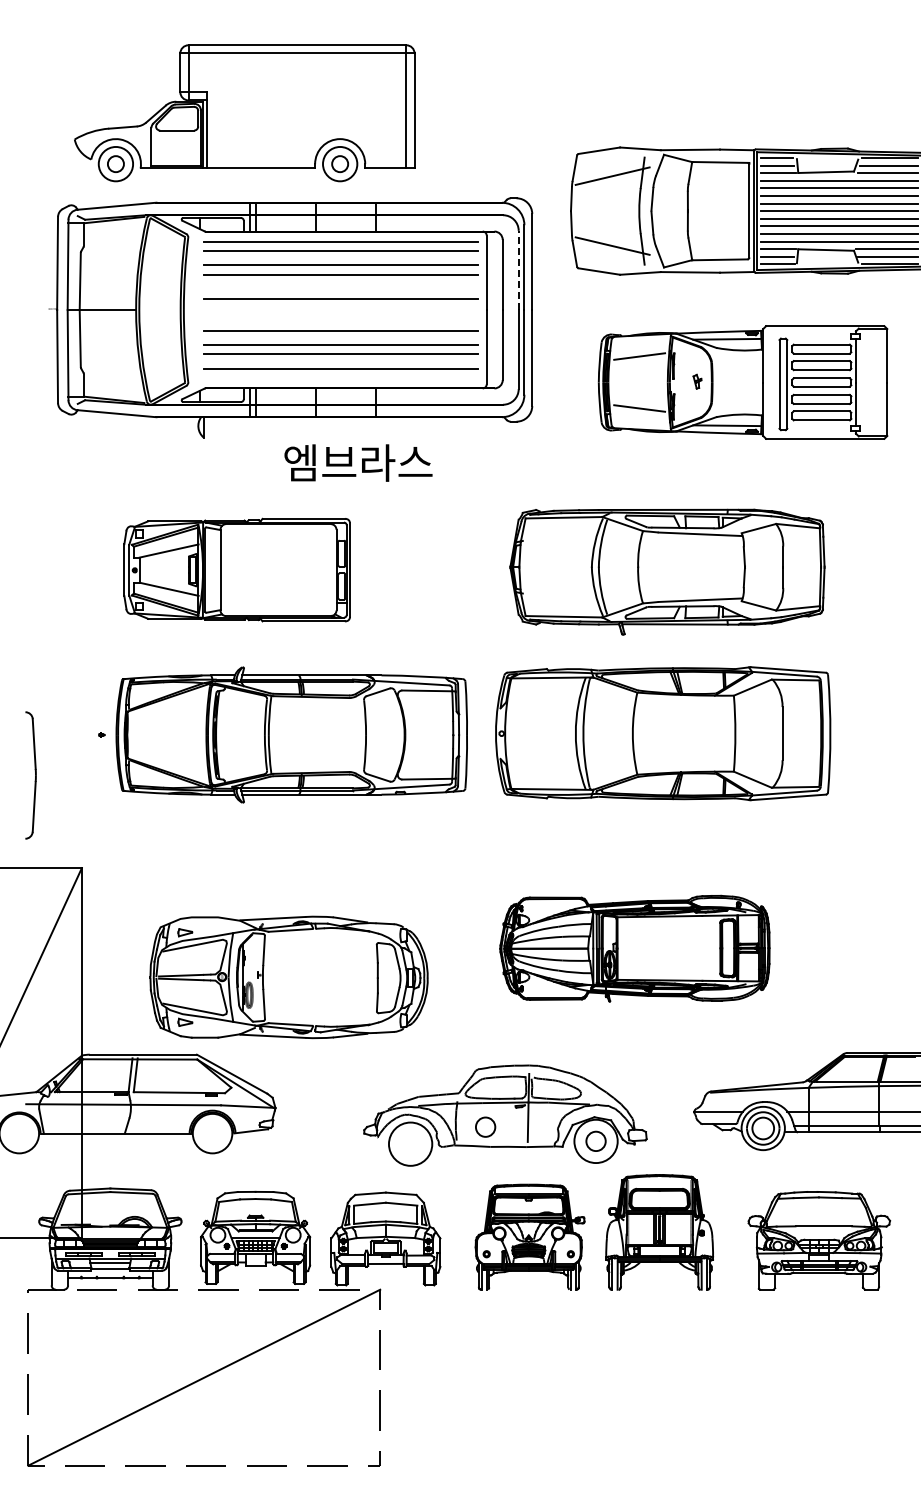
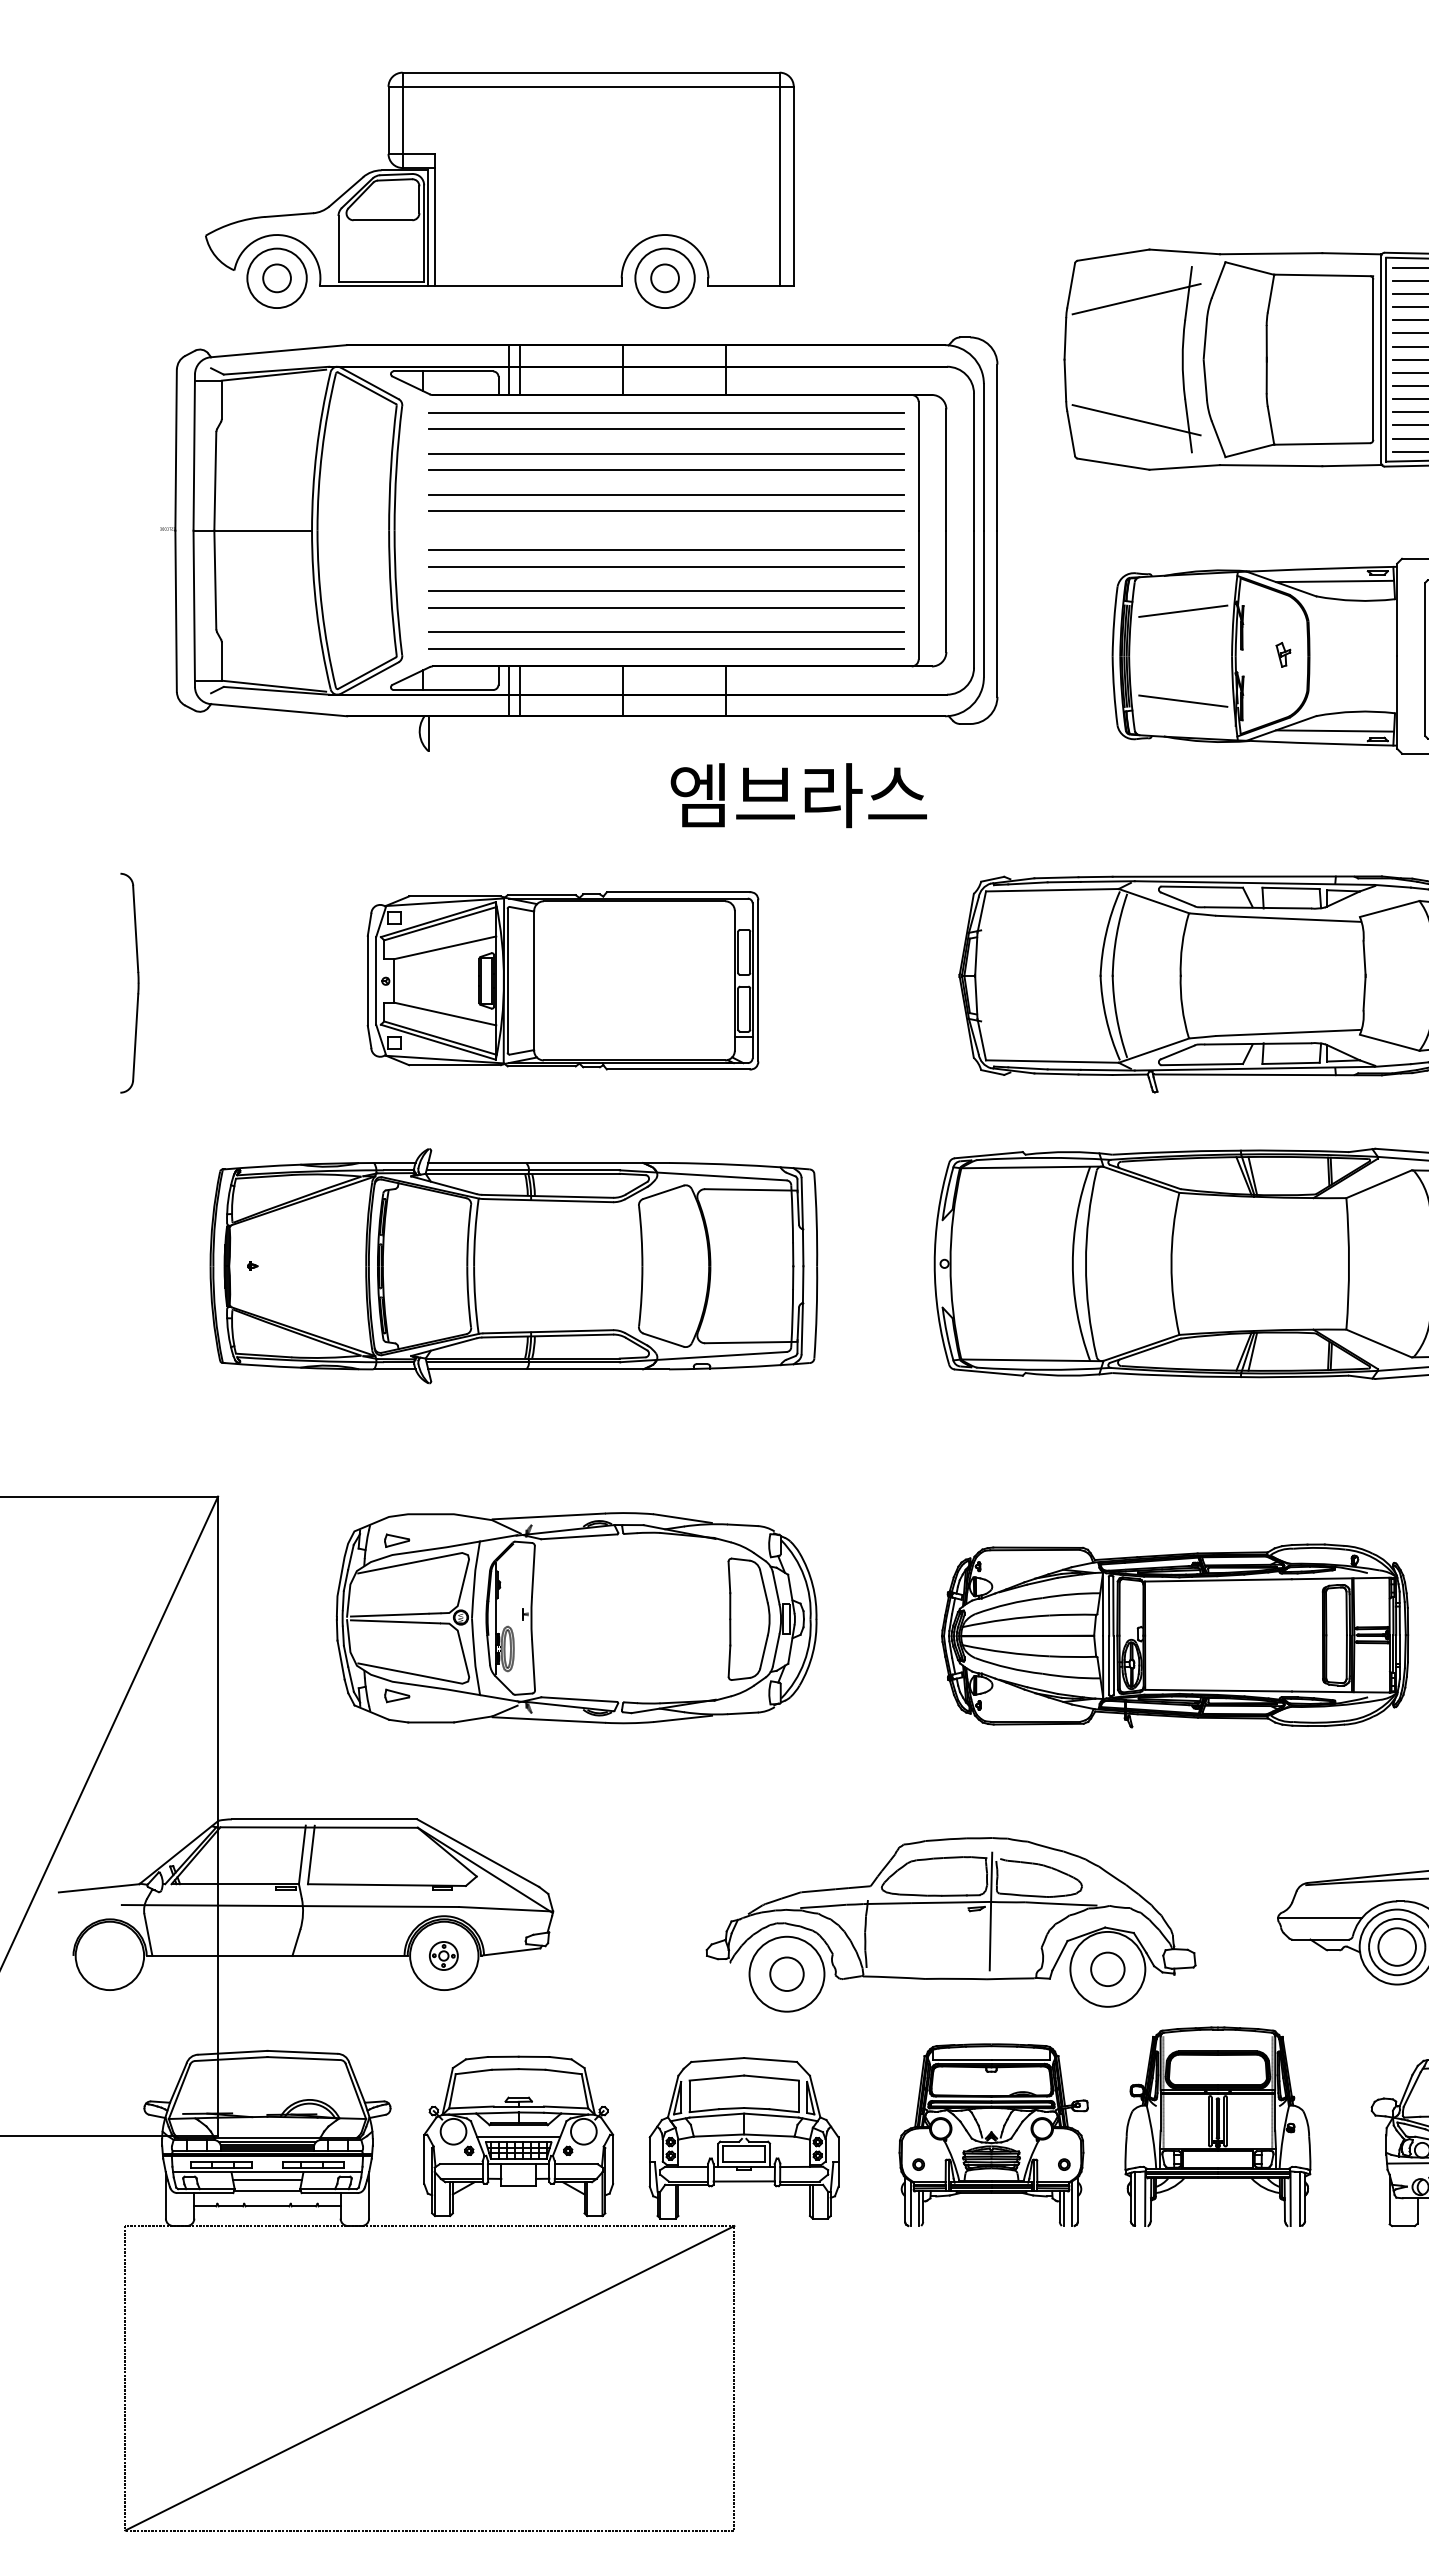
line: (518, 270) -> (973, 462), dashed -> solid
line: (340, 289) -> (665, 495), added
line: (340, 321) -> (665, 550), added
line: (340, 378) -> (665, 649), added
text: (358, 462) -> (798, 794), moved
part: (236, 569) -> (561, 979), moved
part: (291, 734) -> (513, 1265), moved
part: (30, 775) -> (129, 983), moved
part: (288, 977) -> (575, 1618), moved
circle: (485, 1126) -> (786, 1973), moved
part: (212, 1133) -> (444, 1955), added

